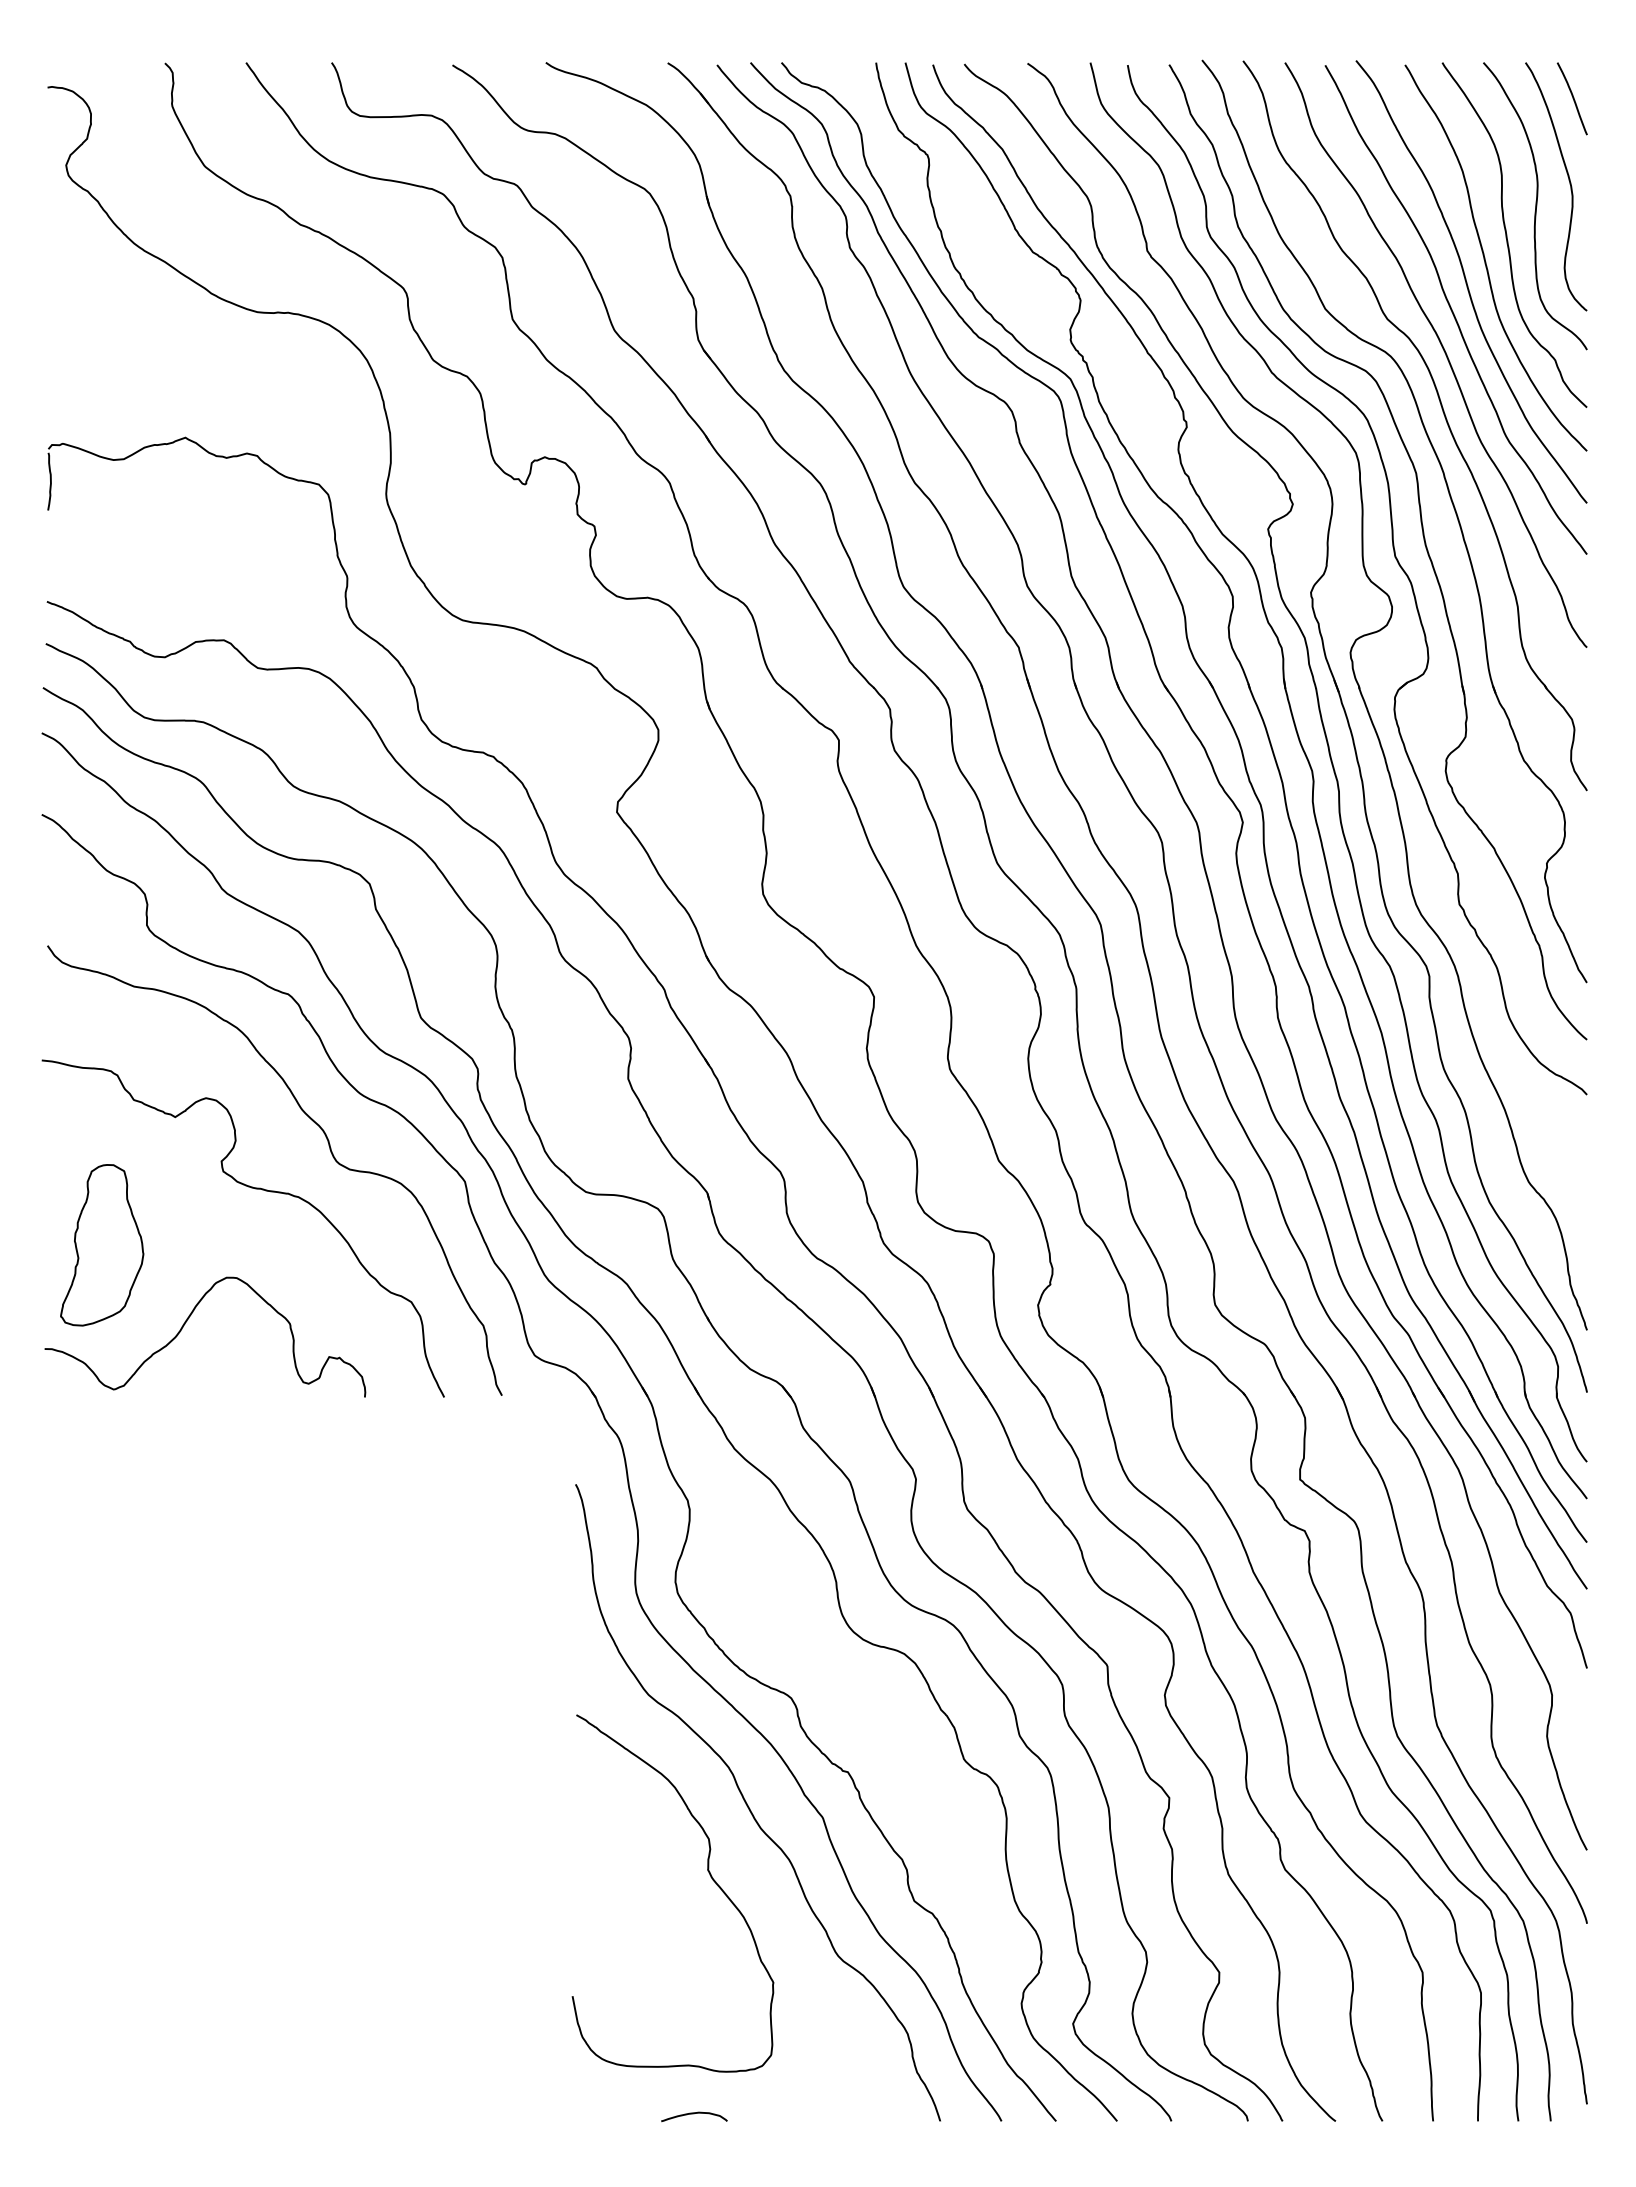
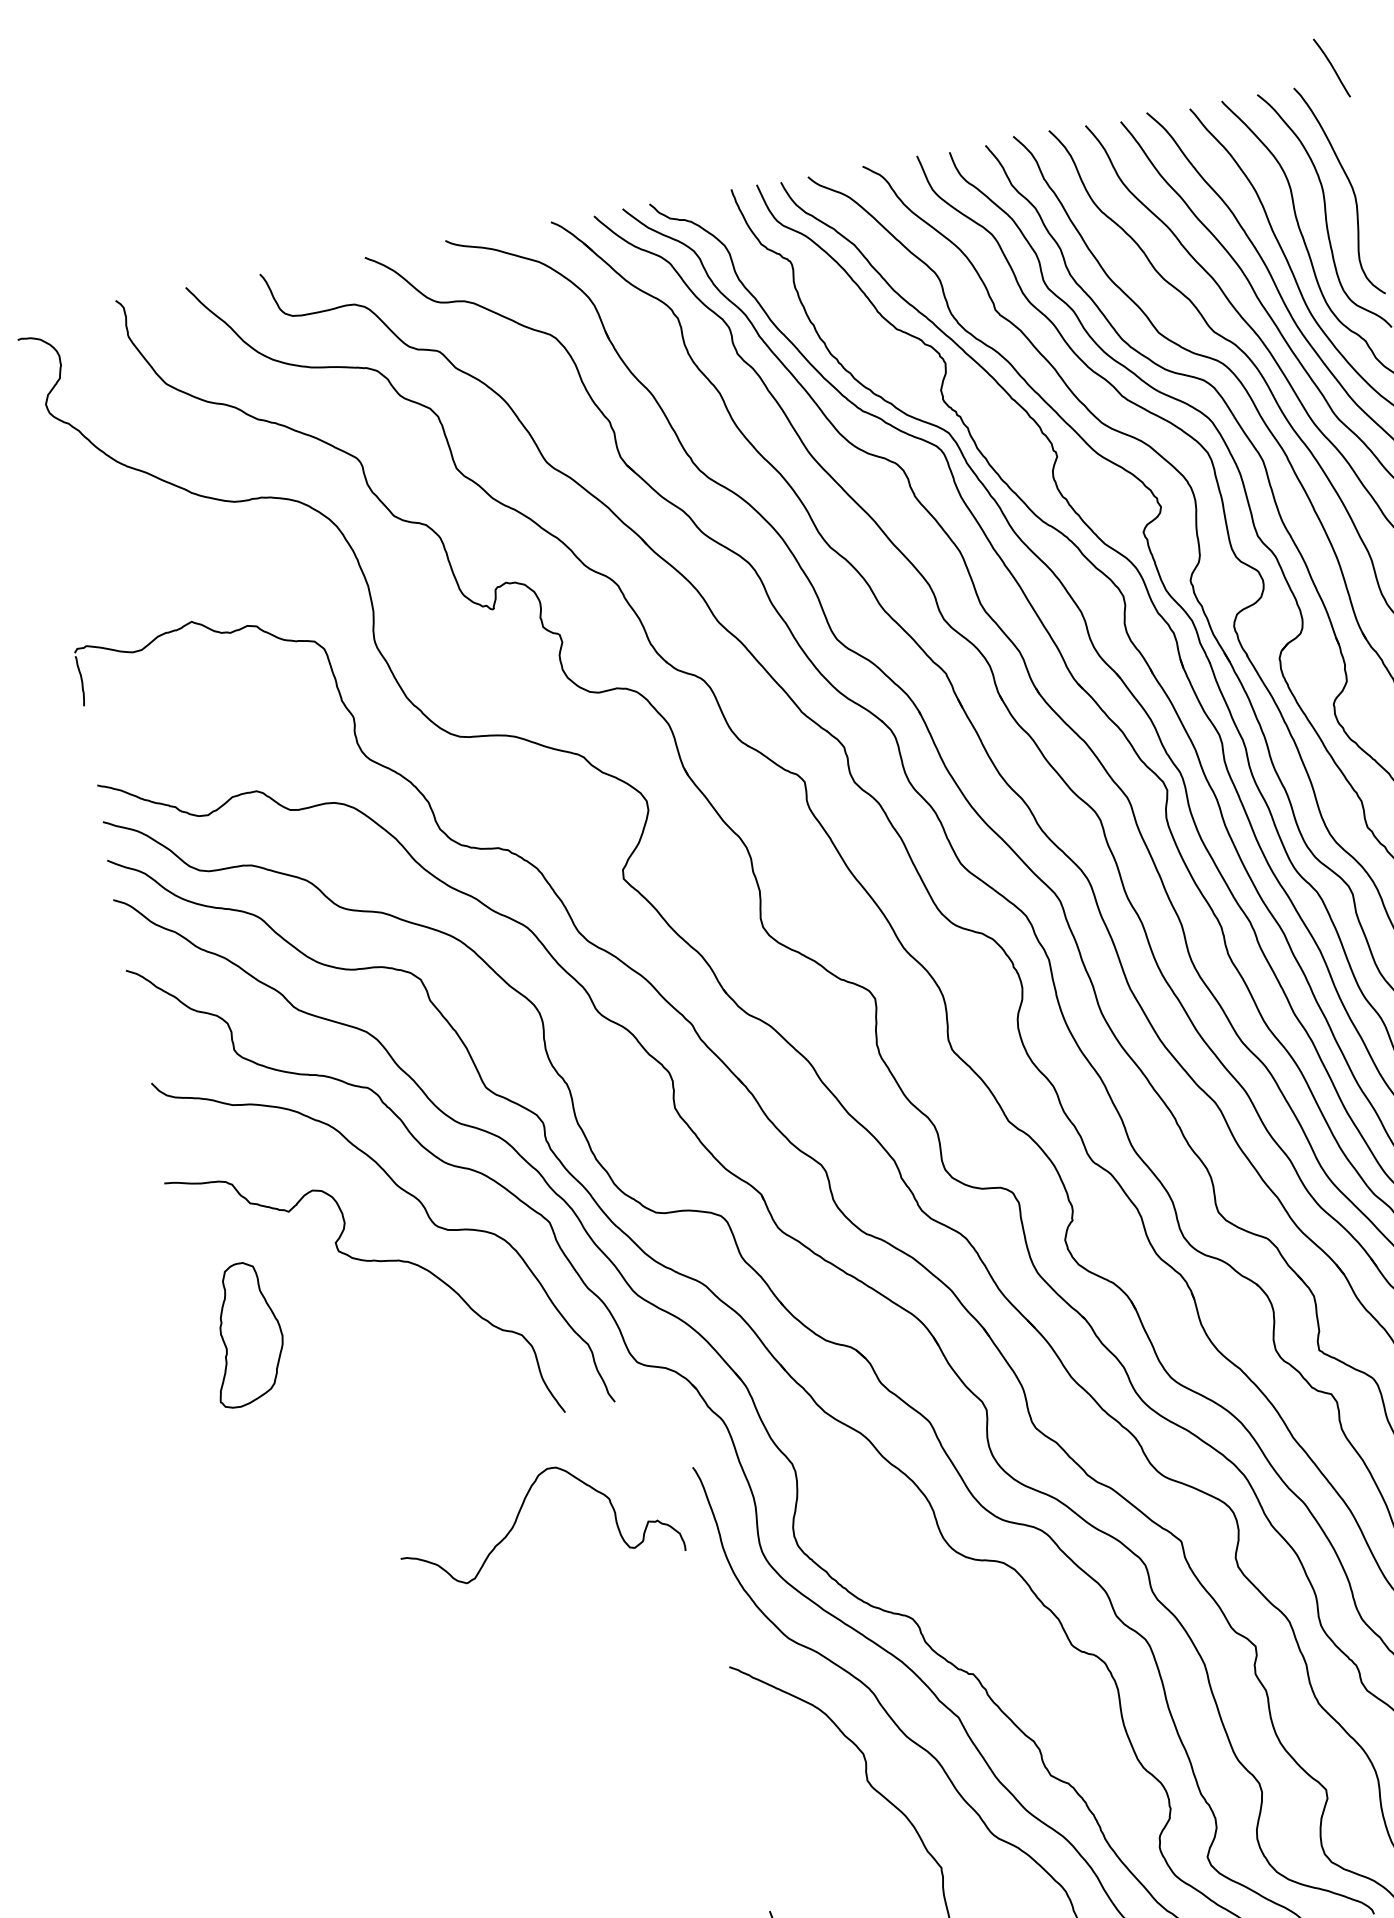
curve: (1572, 98) -> (1332, 67), moved
curve: (185, 1324) -> (518, 1515), moved

